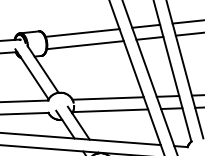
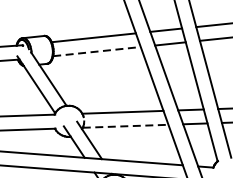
line: (85, 45) -> (97, 52), solid -> dashed
line: (110, 110) -> (125, 125), solid -> dashed

